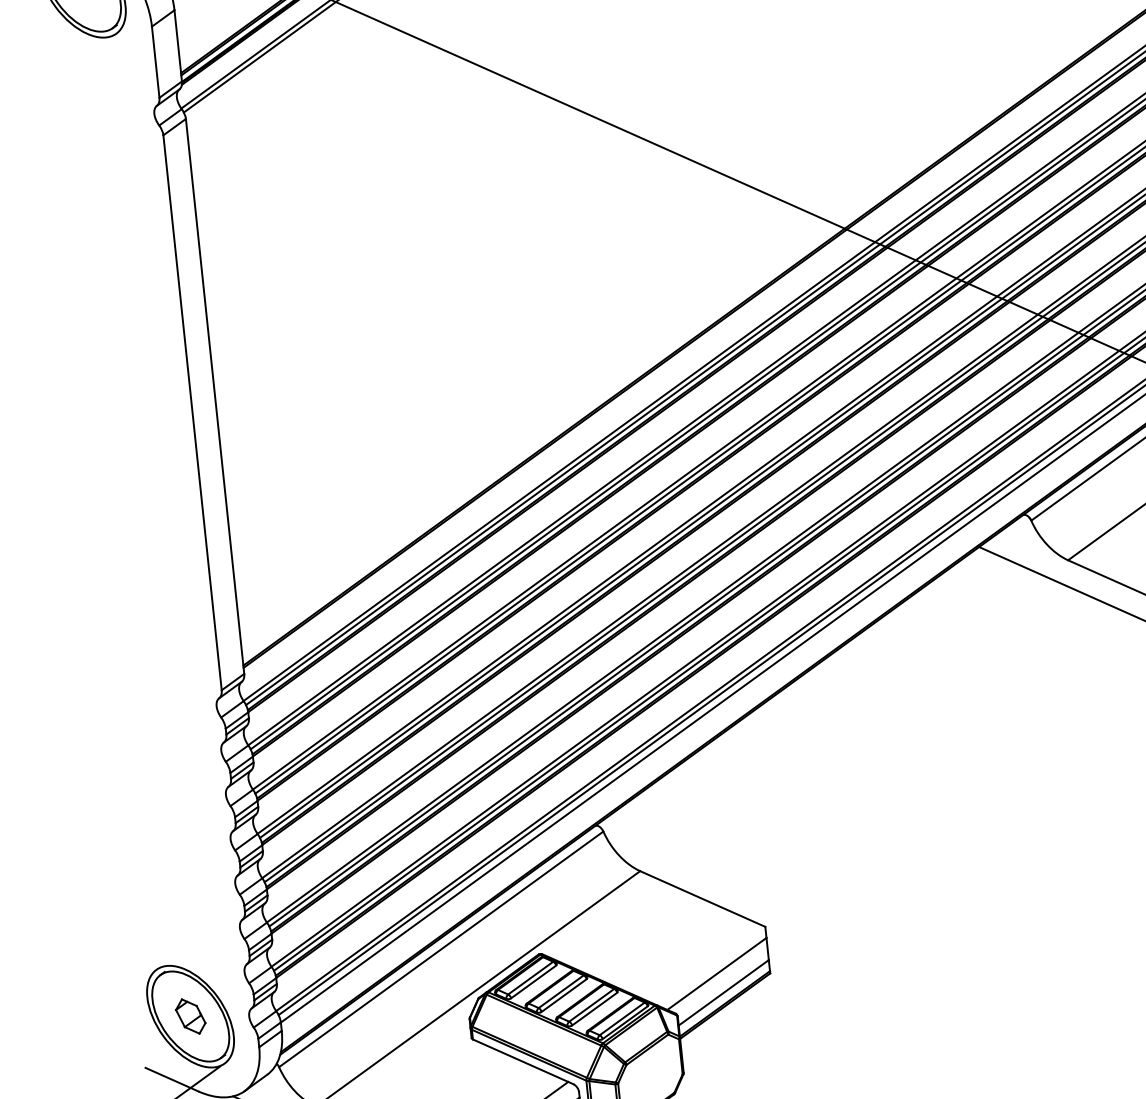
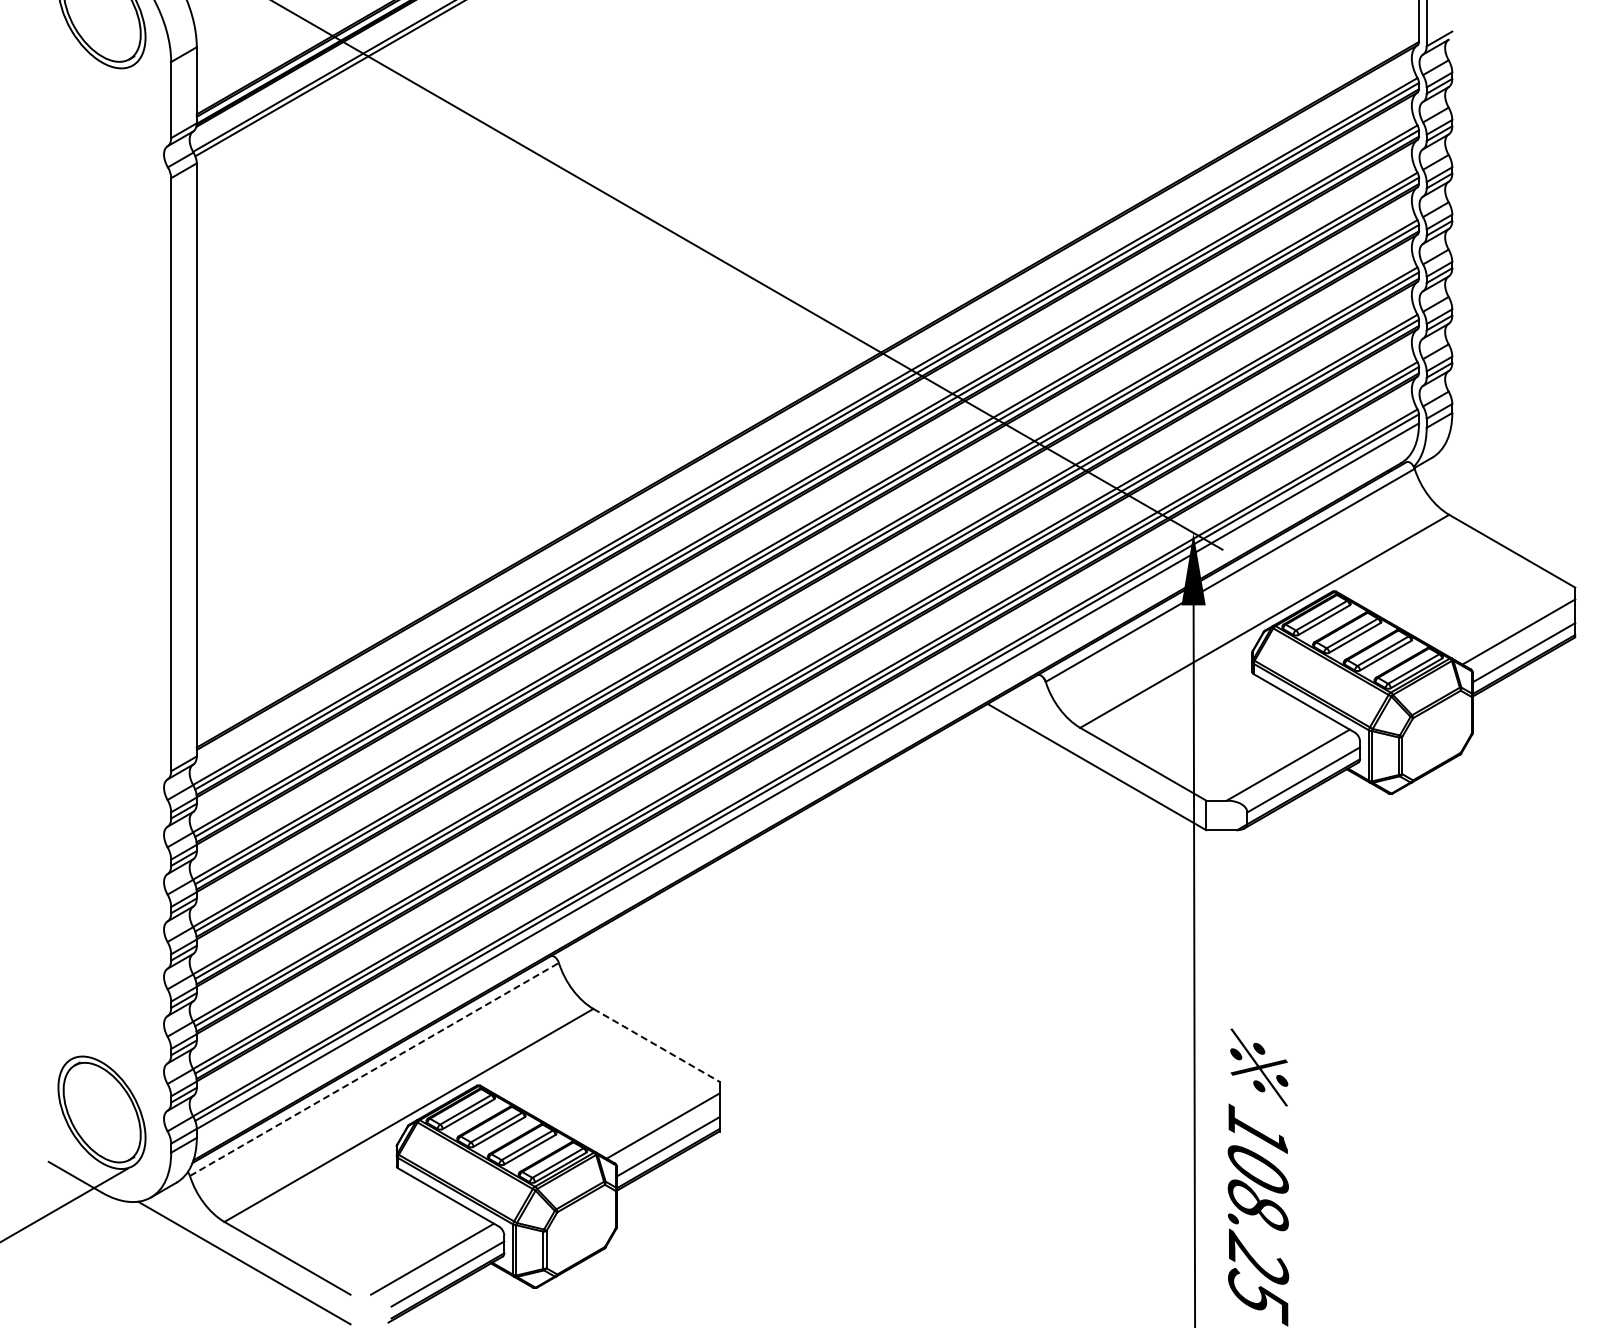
line: (702, 899) -> (656, 1045), solid -> dashed
line: (441, 949) -> (374, 1069), solid -> dashed
part: (191, 1016) -> (102, 1112), removed

